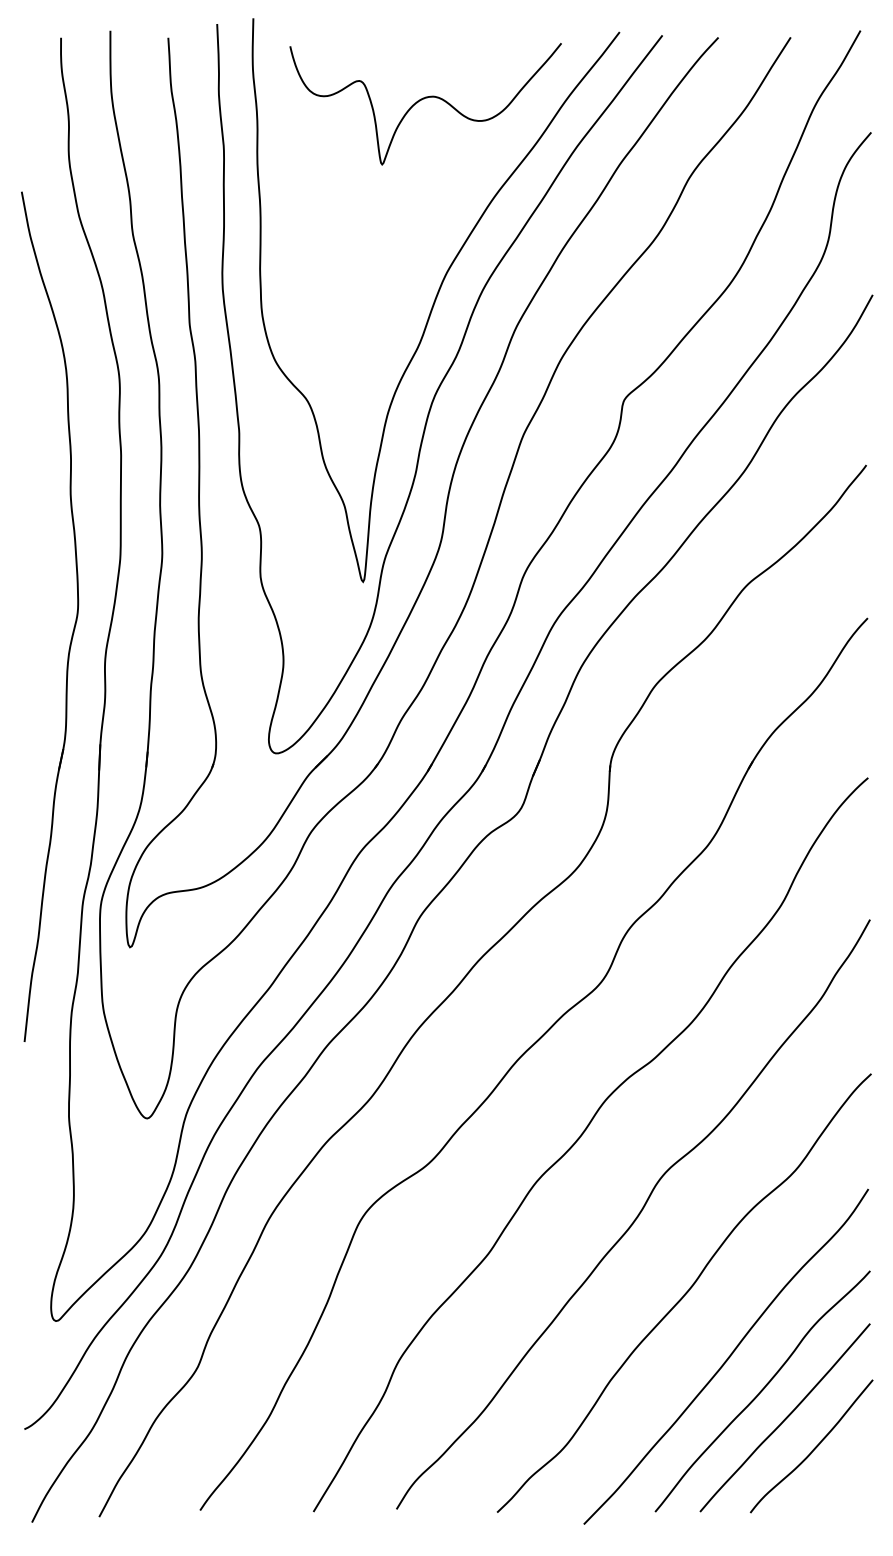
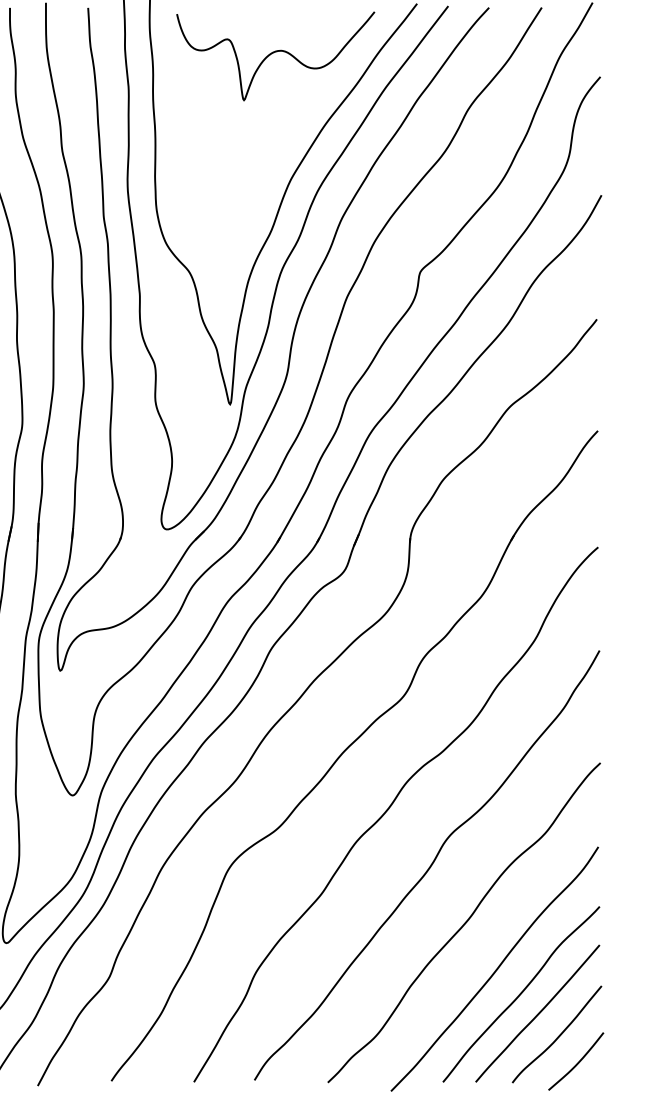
curve: (839, 1485) -> (577, 1062), added

